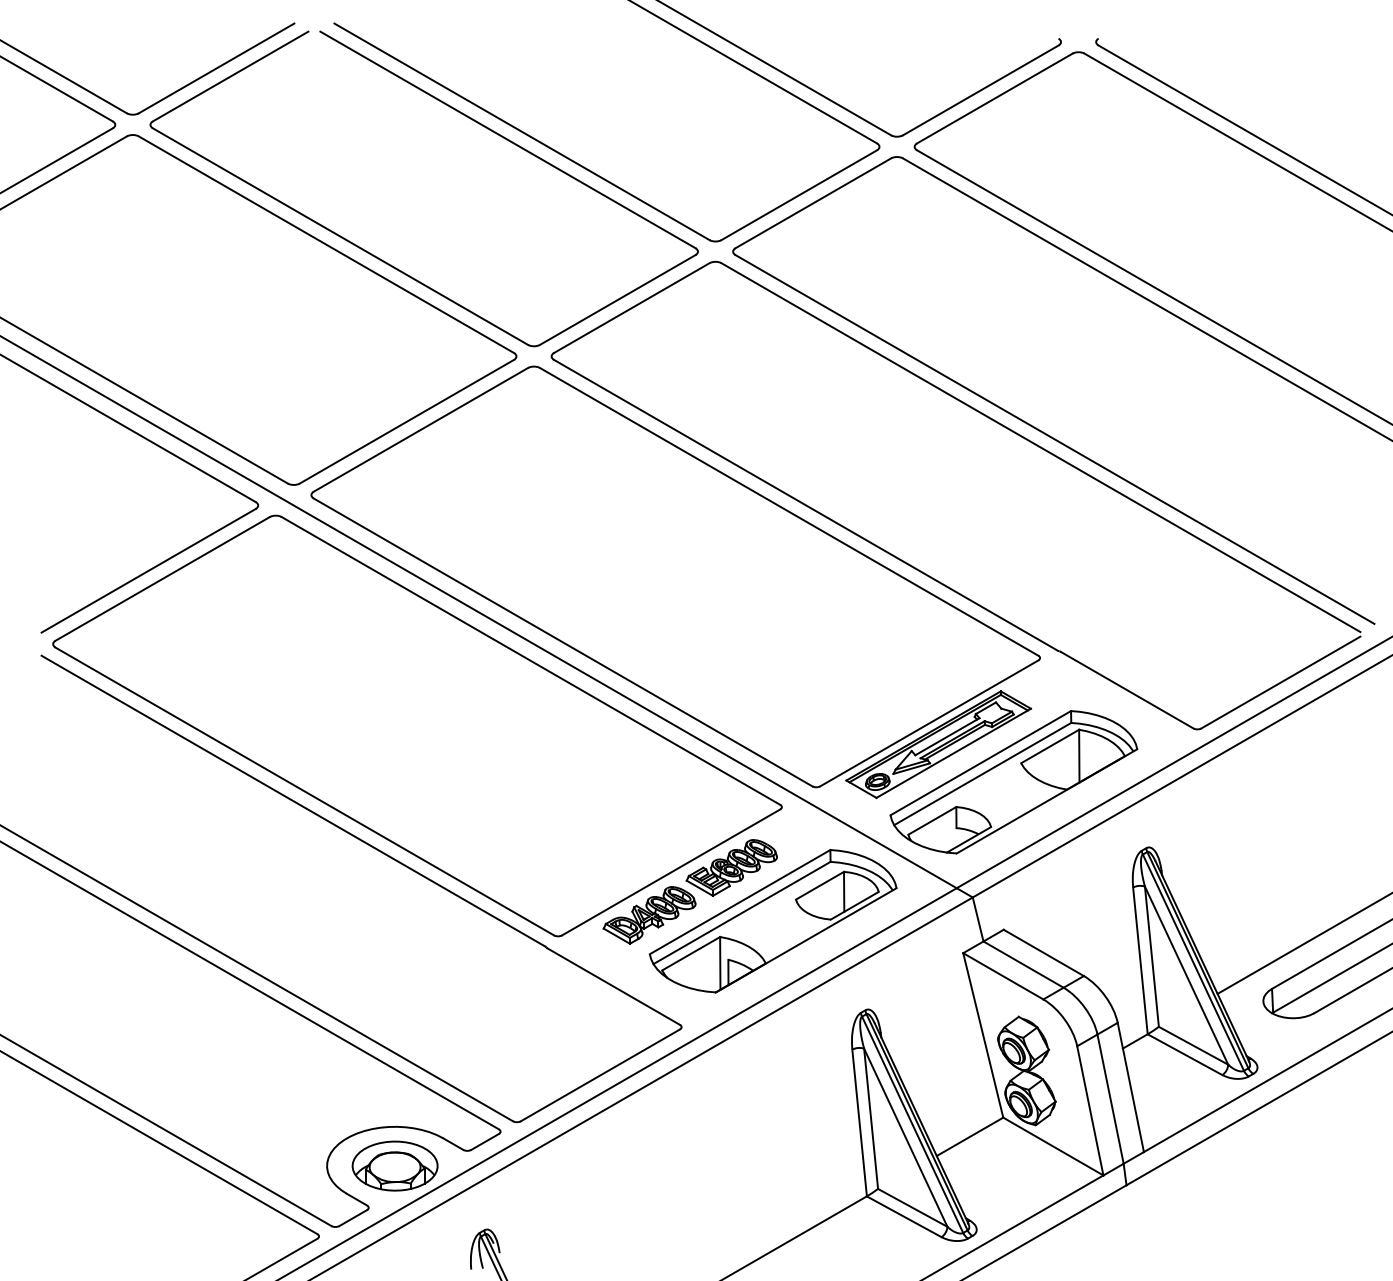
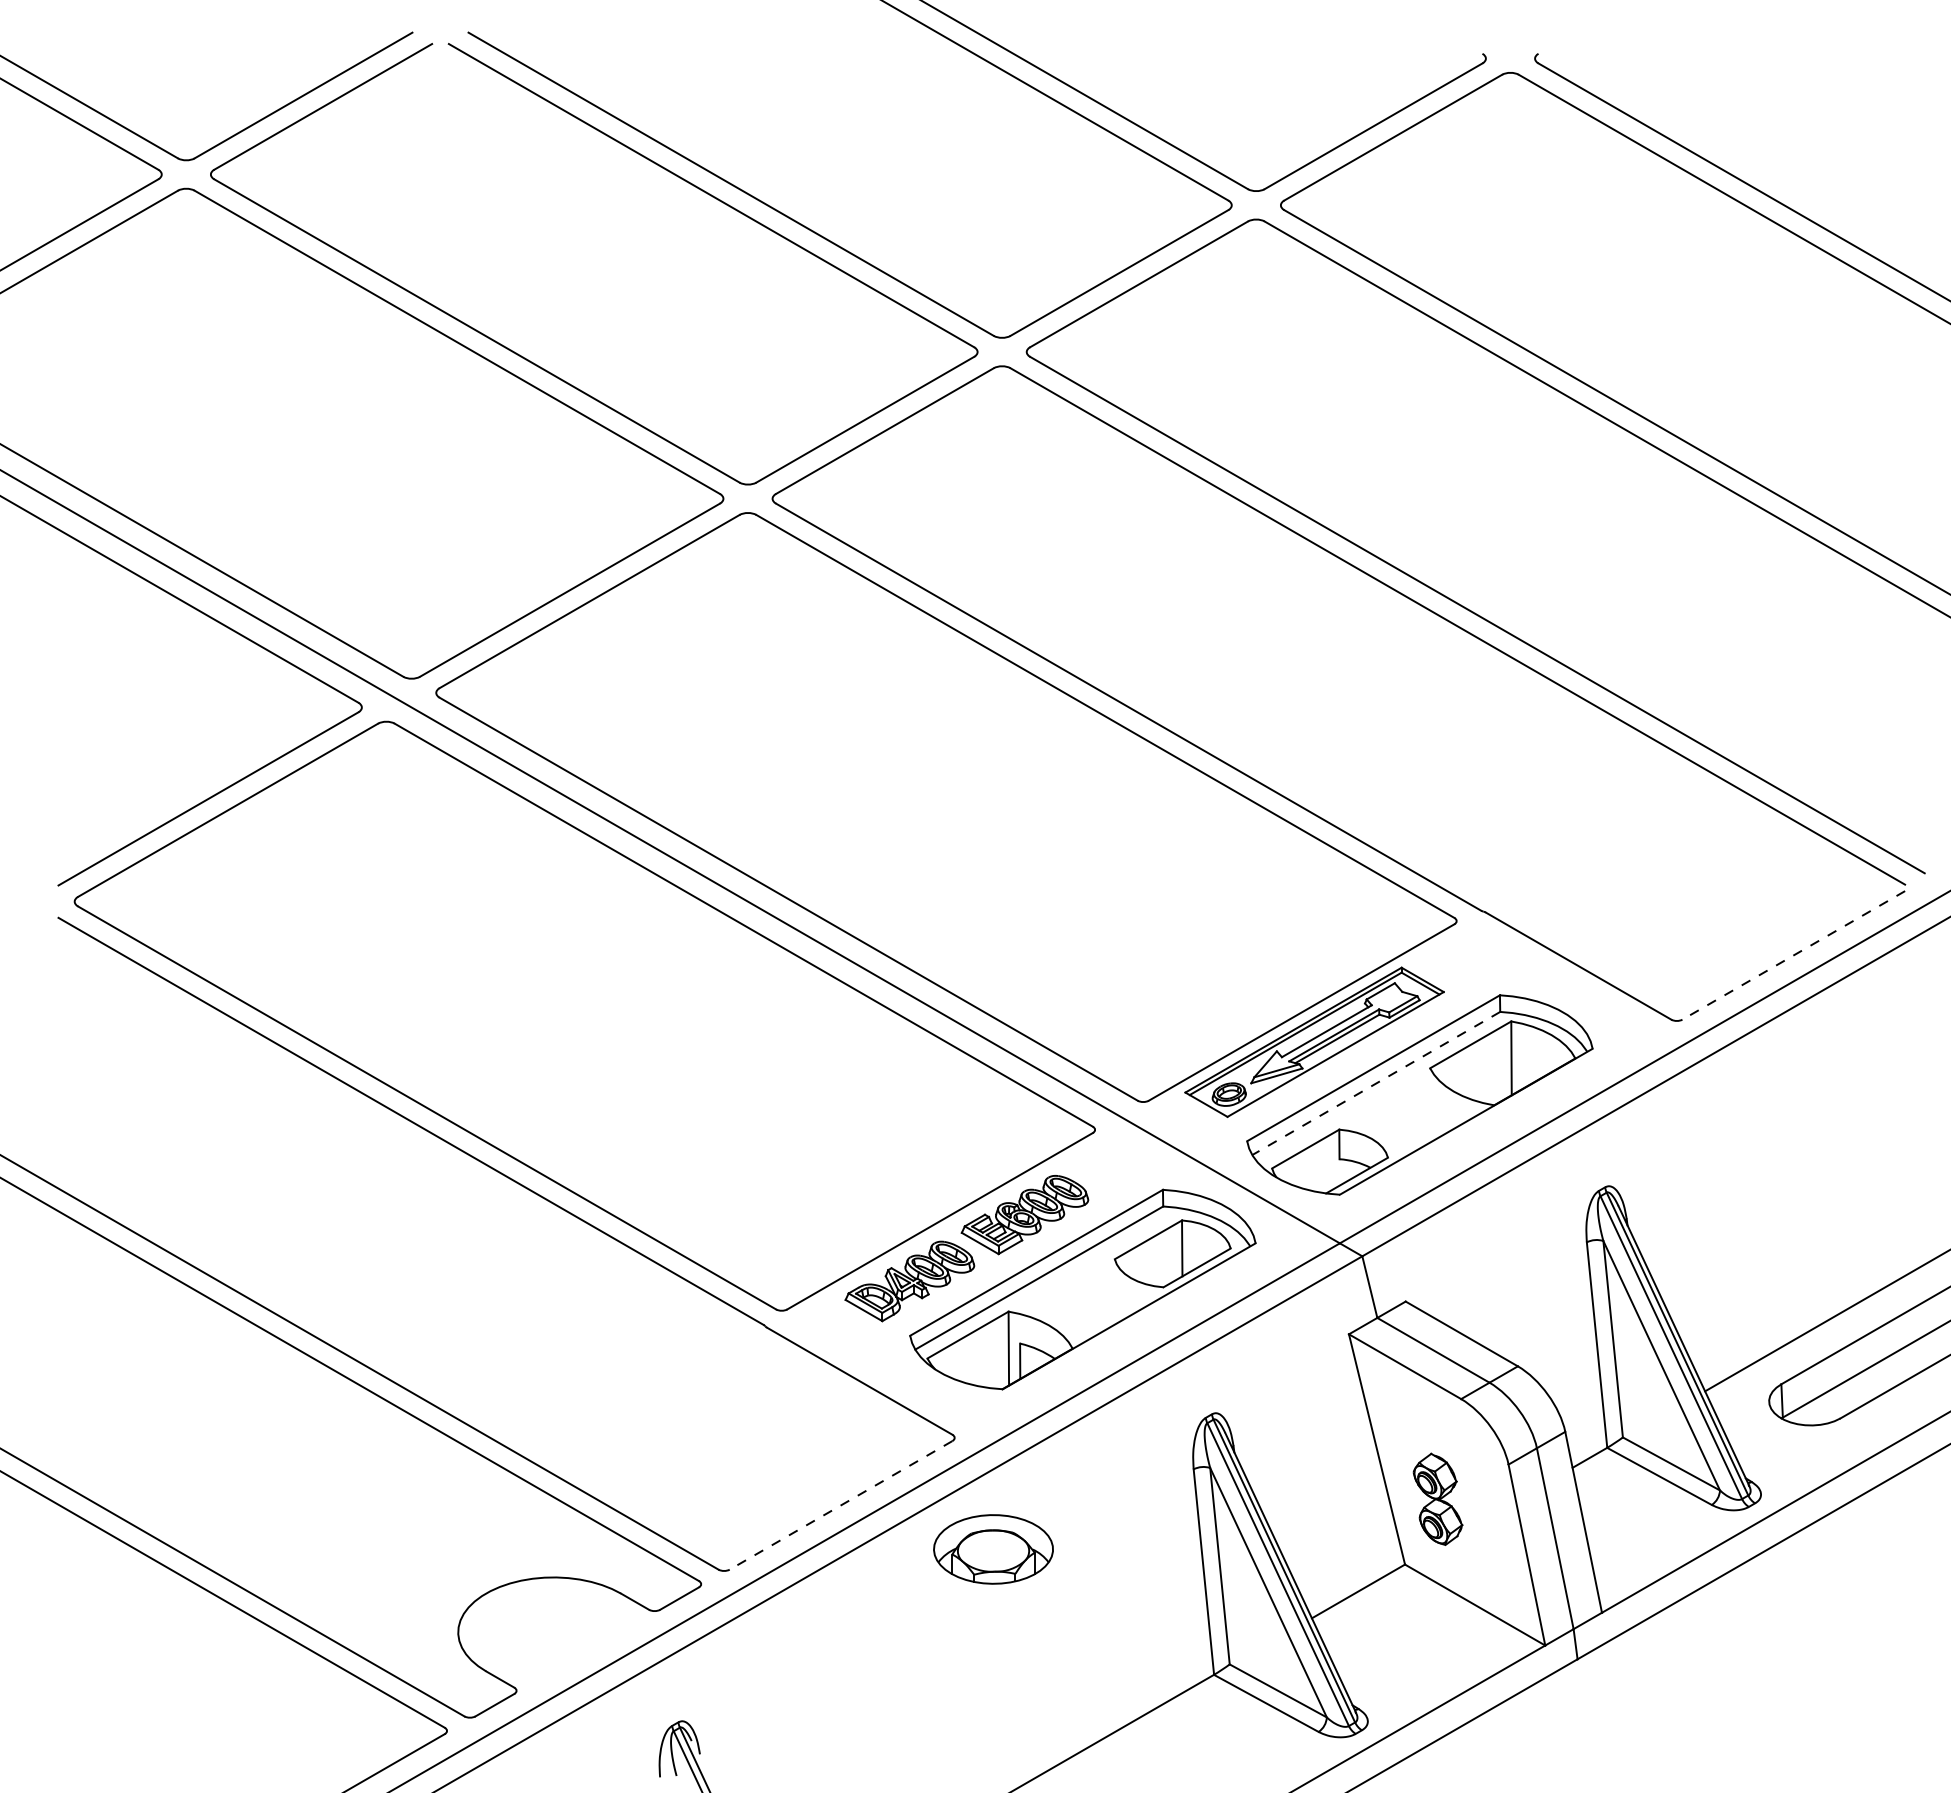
line: (1280, 682) -> (1793, 955), solid -> dashed
line: (982, 774) -> (1375, 1083), solid -> dashed
part: (1026, 1071) -> (1437, 1499), size x0.6
line: (600, 1075) -> (841, 1505), solid -> dashed
part: (395, 1166) -> (993, 1549), moved

